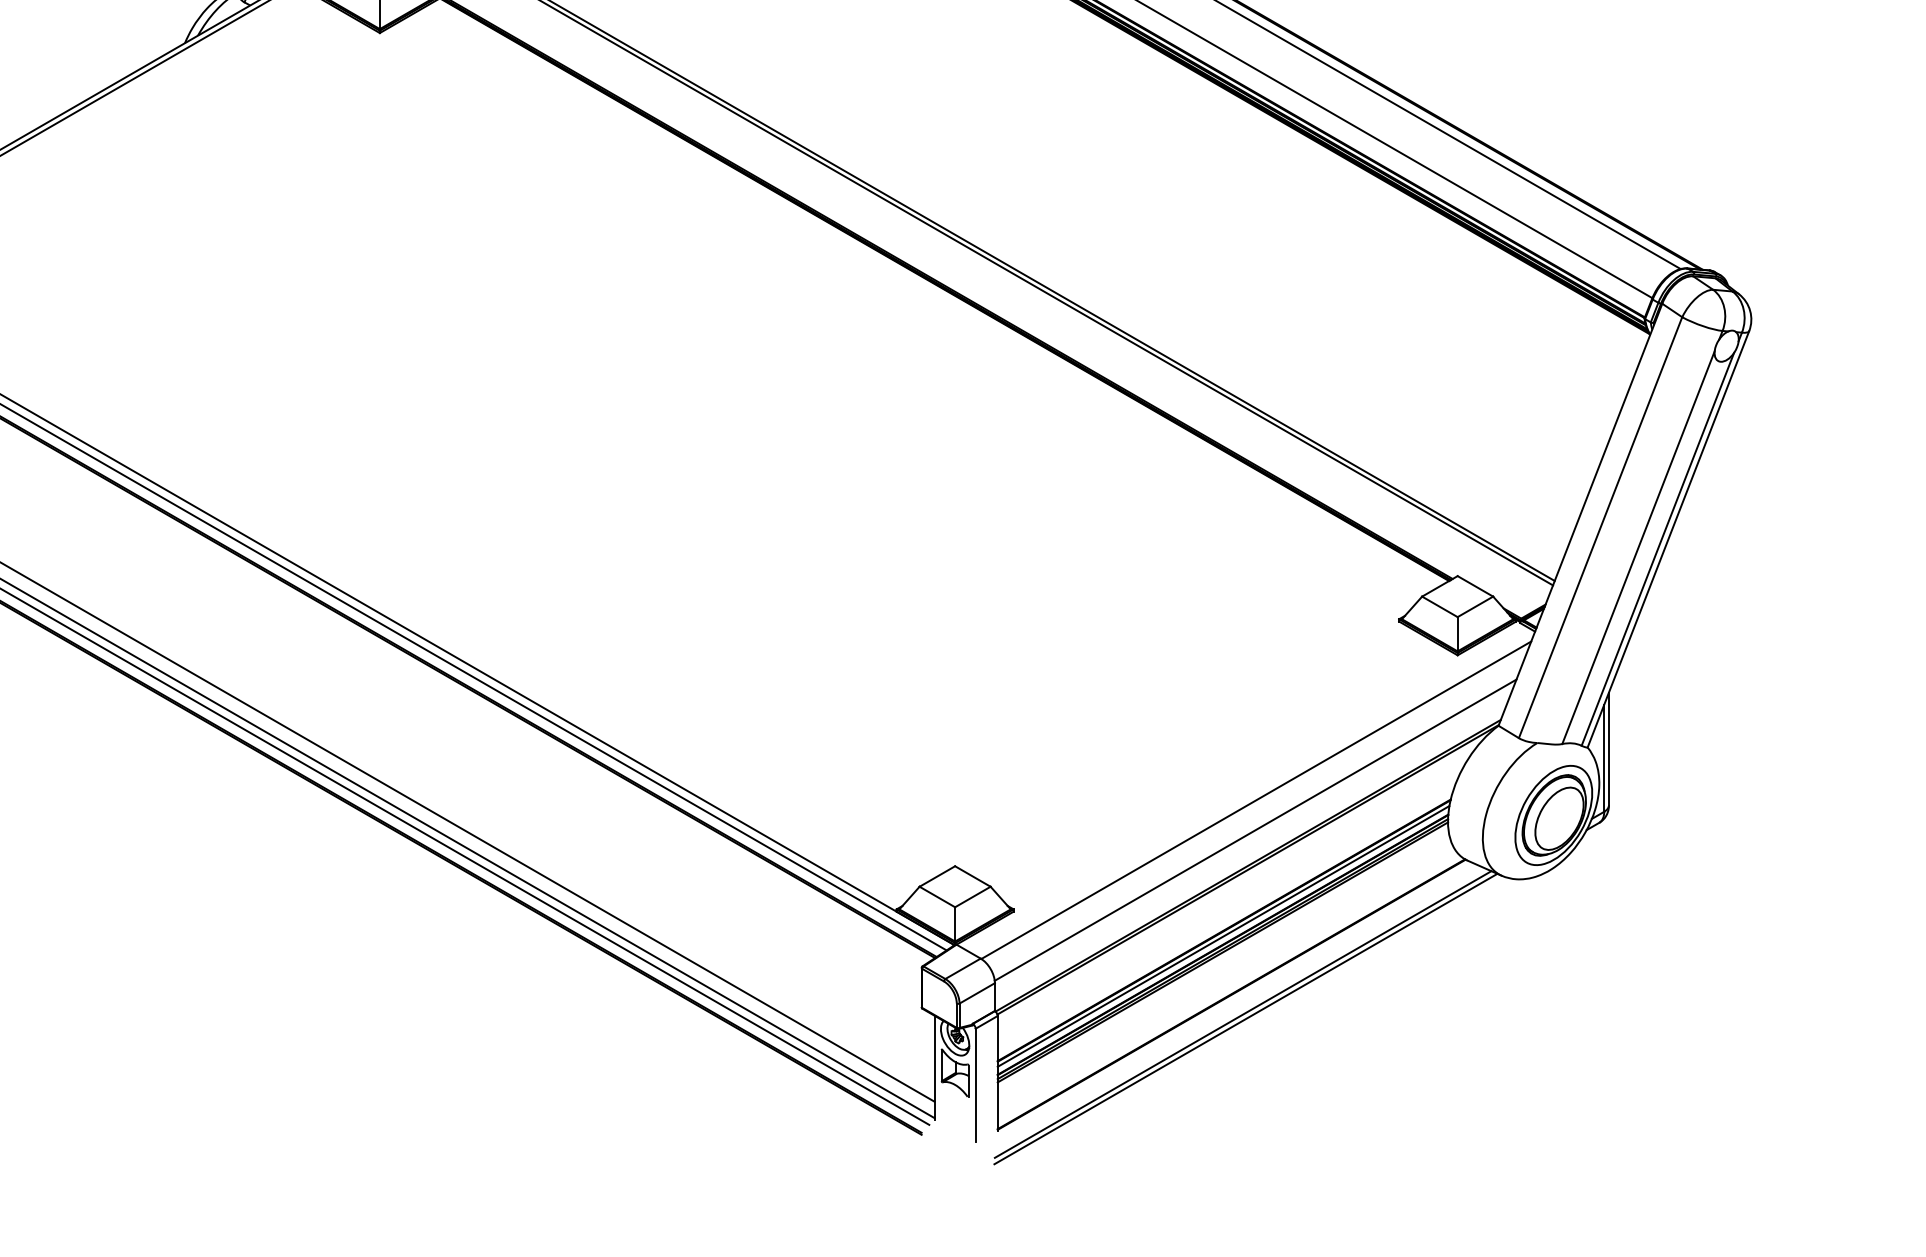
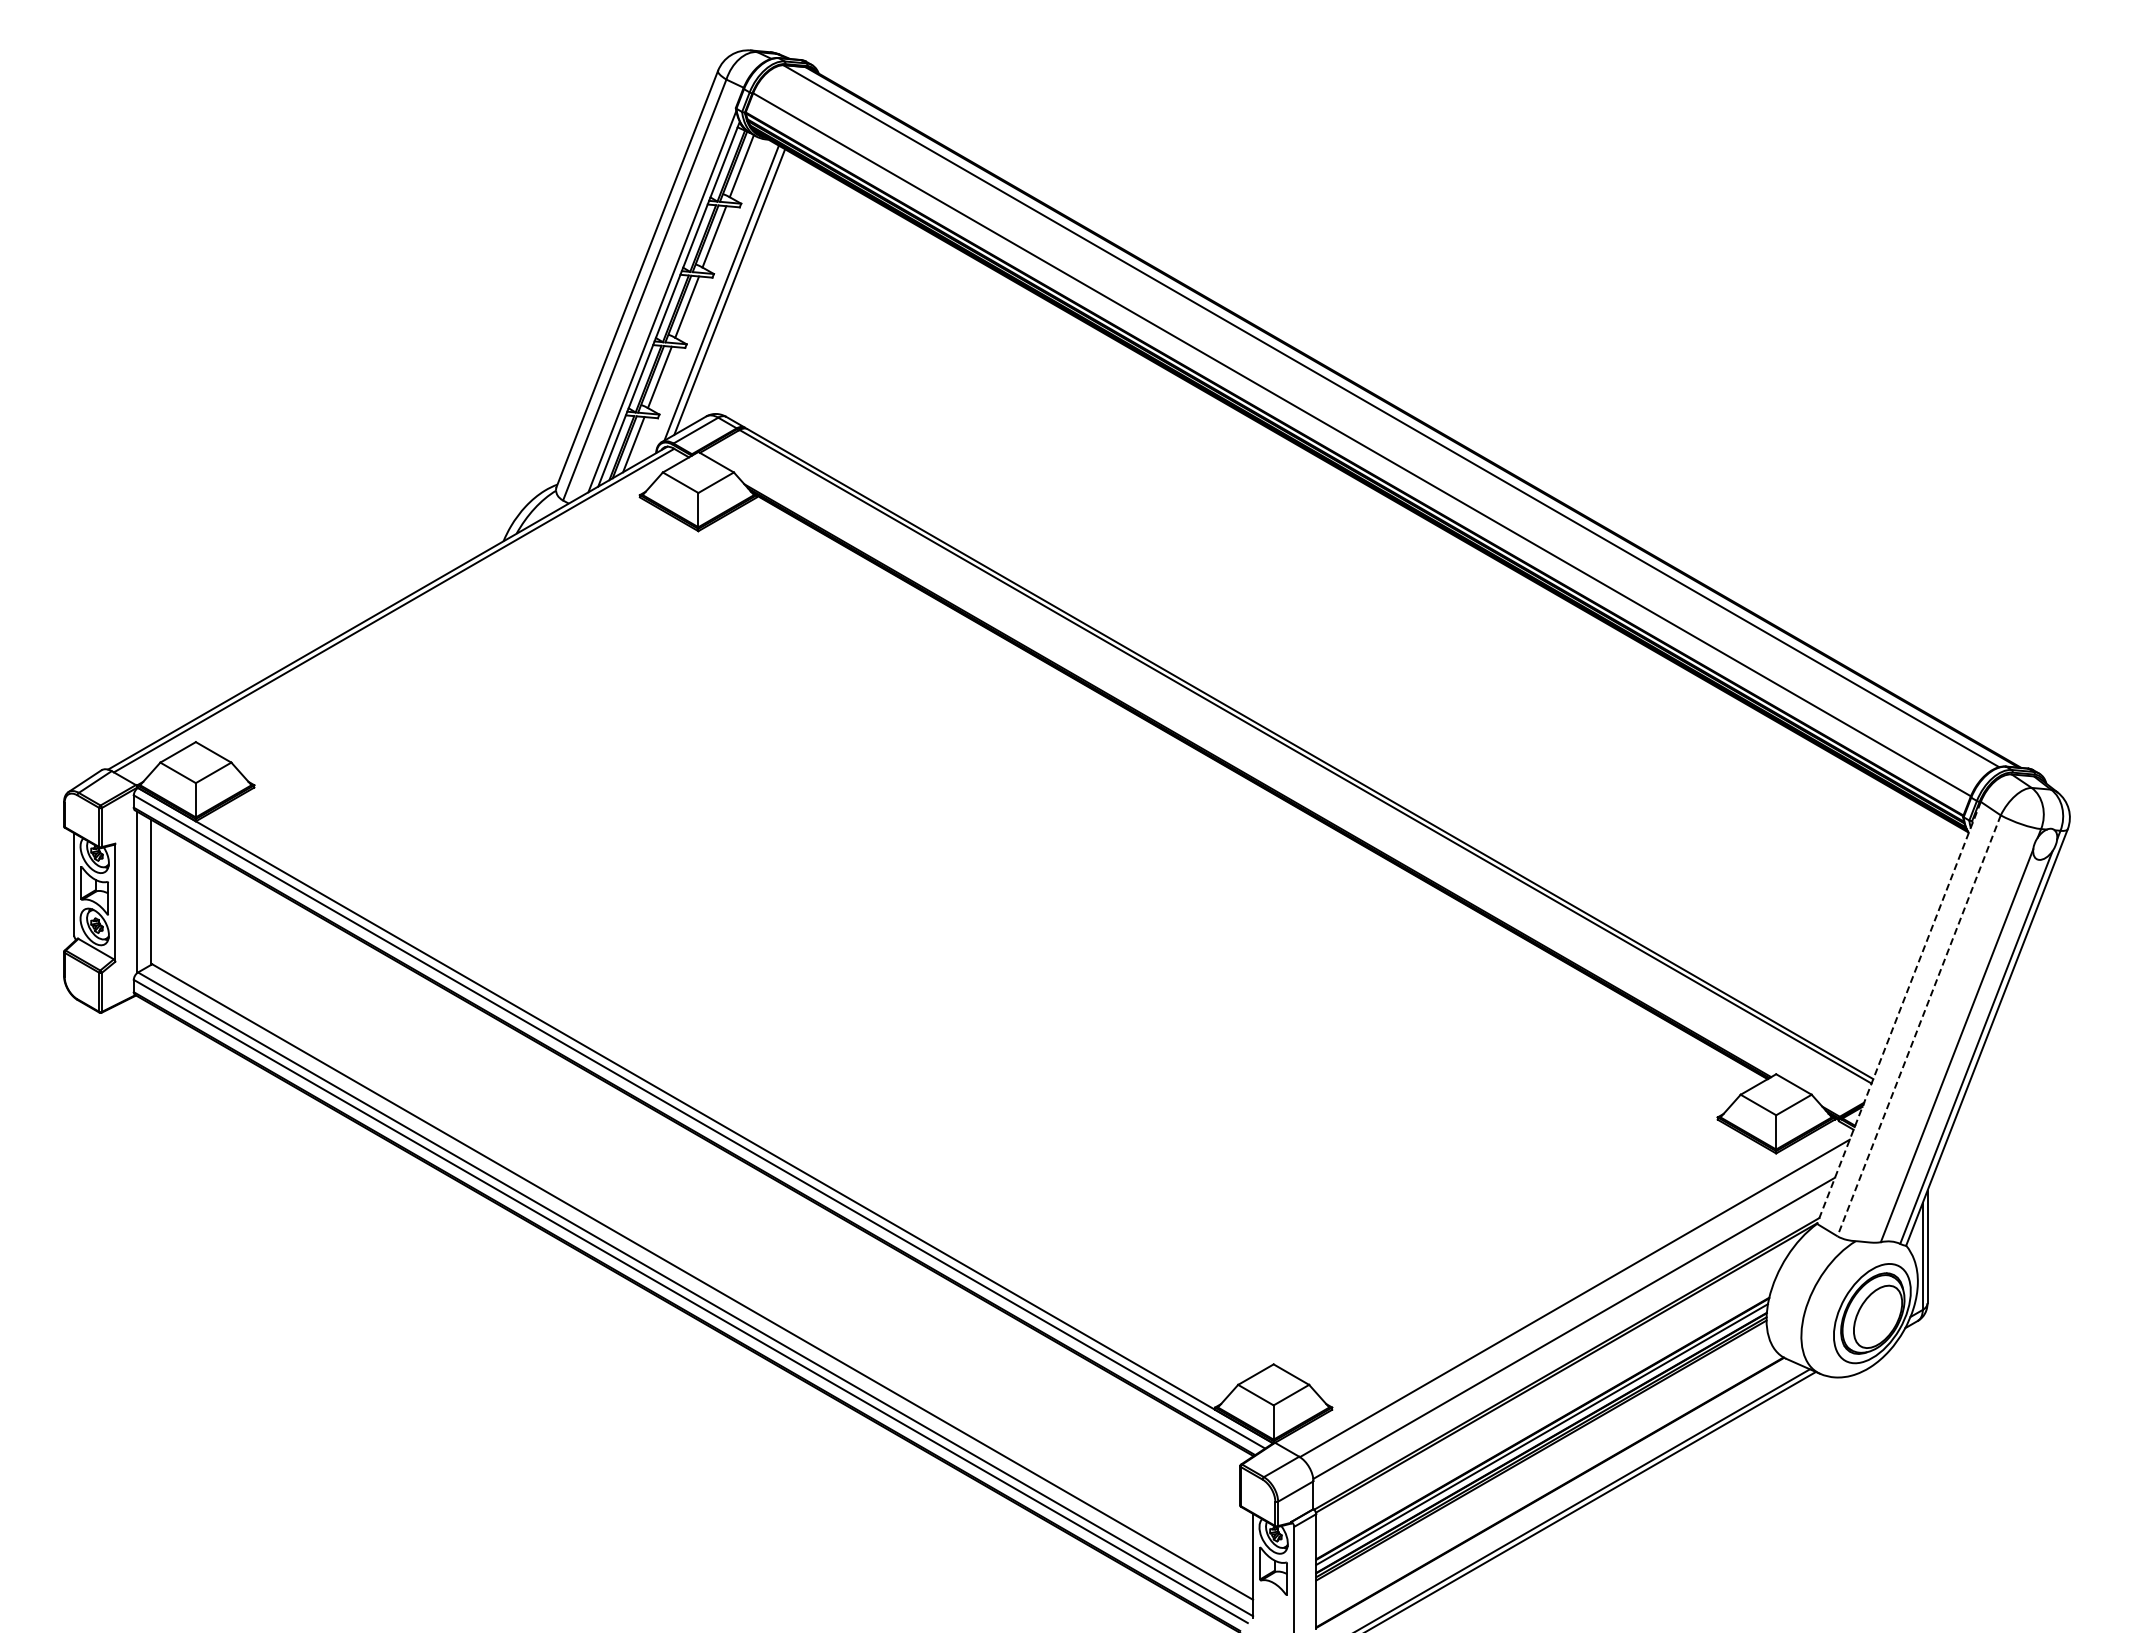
line: (1579, 515) -> (1898, 1013), solid -> dashed
line: (1600, 527) -> (1919, 1025), solid -> dashed

